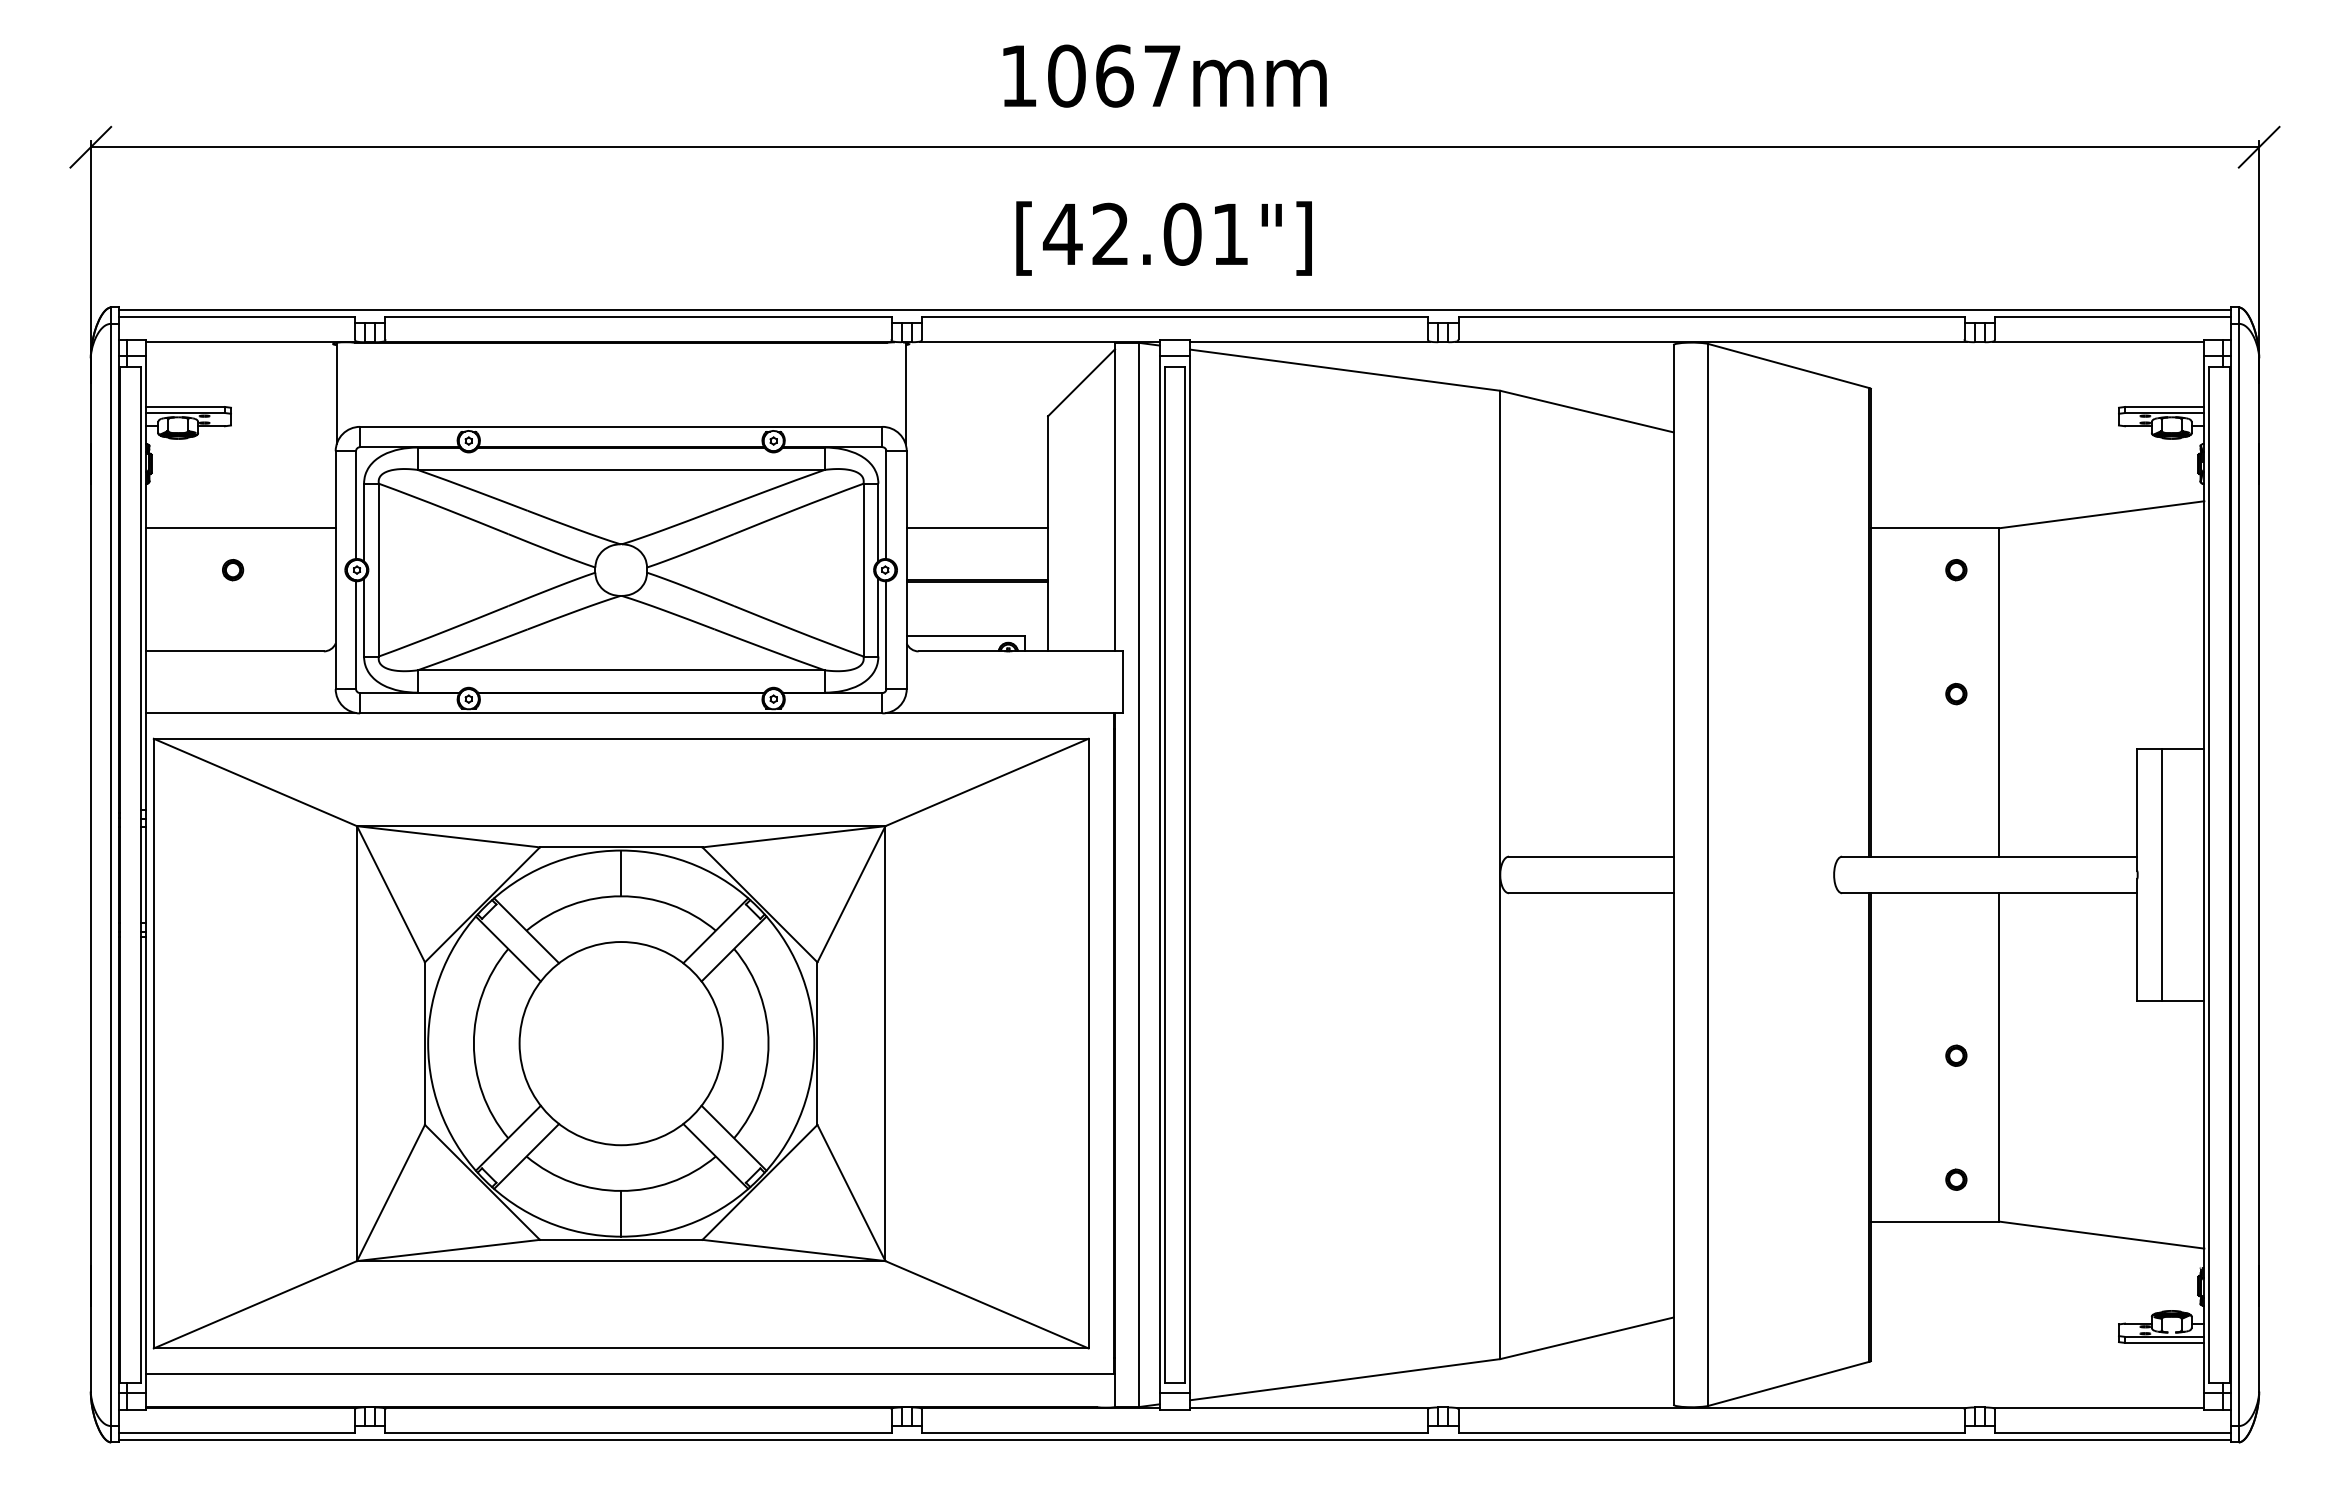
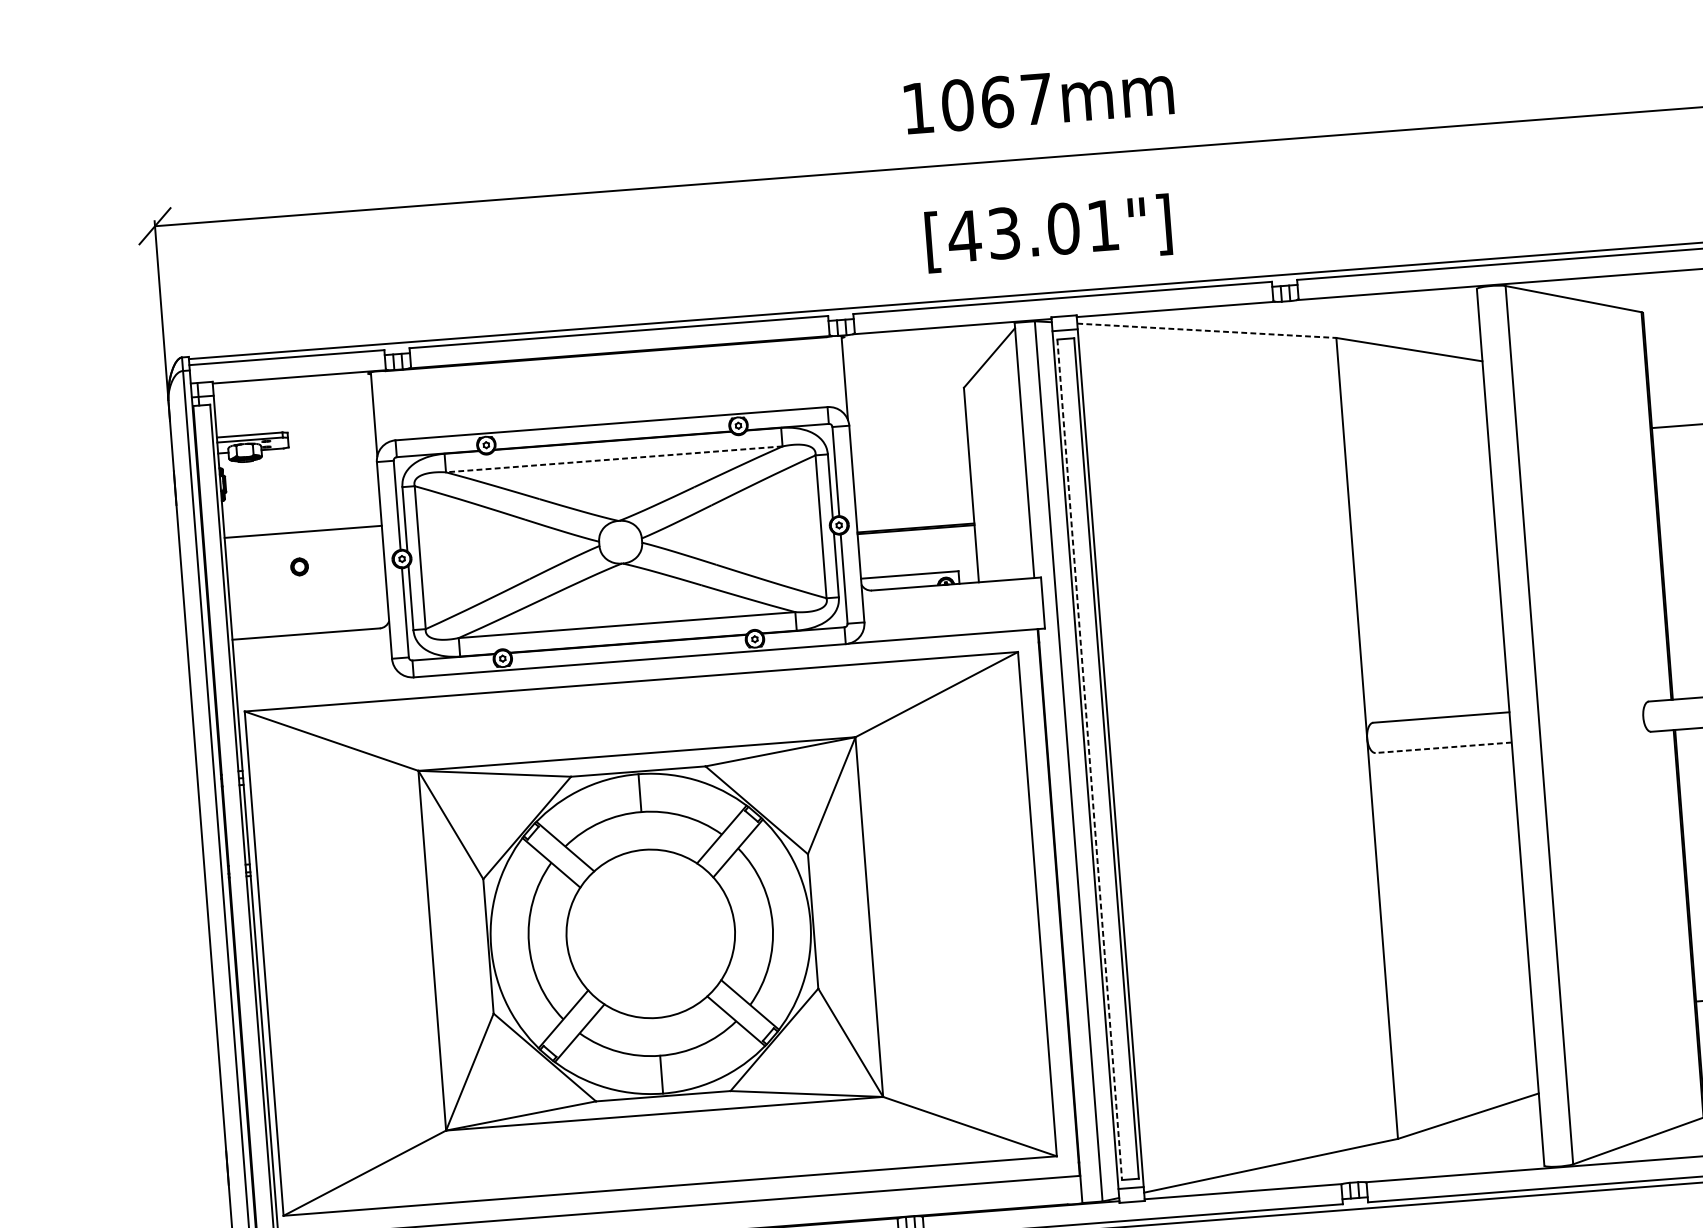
text: (1110, 233) -> (1003, 232), [42.01"] -> [43.01"]
line: (1345, 370) -> (1207, 331), solid -> dashed
line: (620, 469) -> (613, 459), solid -> dashed
line: (977, 528) -> (912, 485), removed
line: (250, 713) -> (323, 684), removed
line: (1164, 875) -> (1089, 760), solid -> dashed
line: (1590, 893) -> (1442, 748), solid -> dashed

